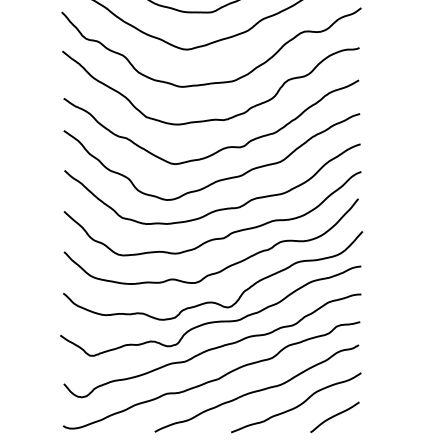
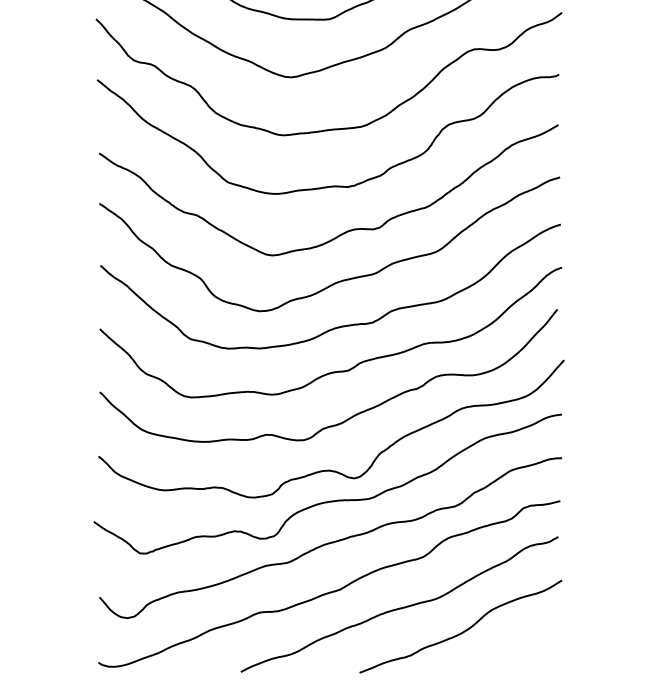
curve: (334, 416) -> (520, 647), removed

